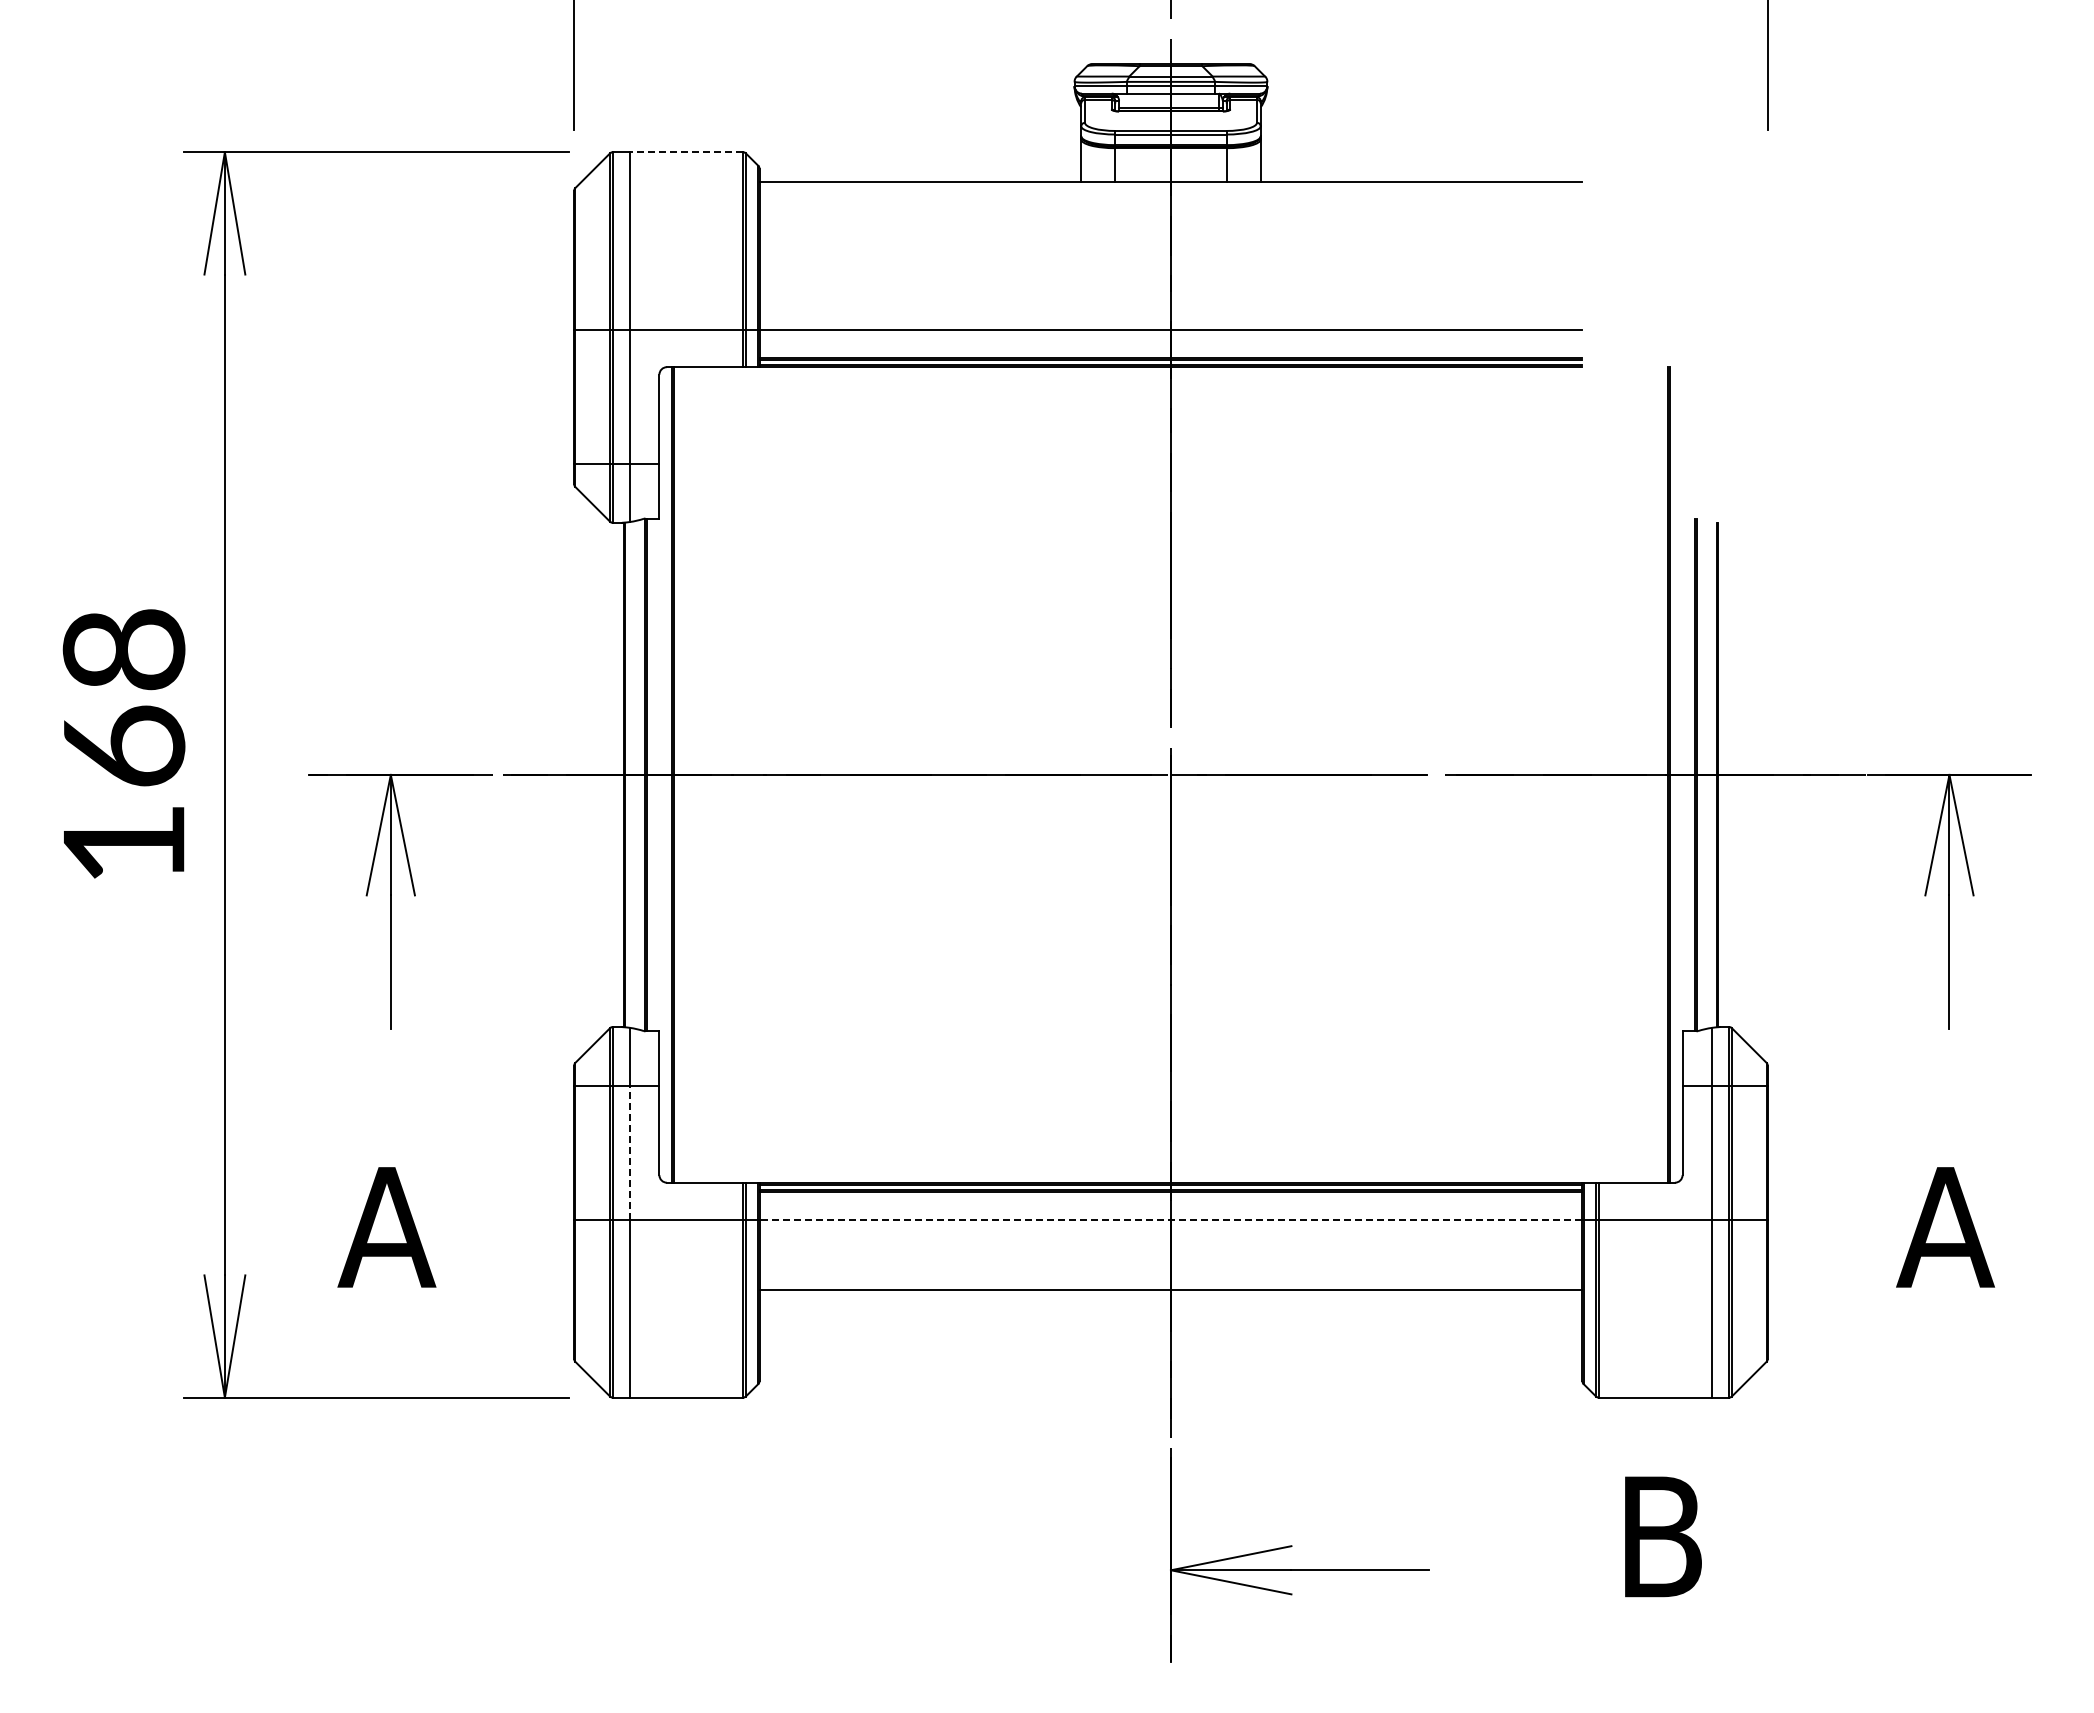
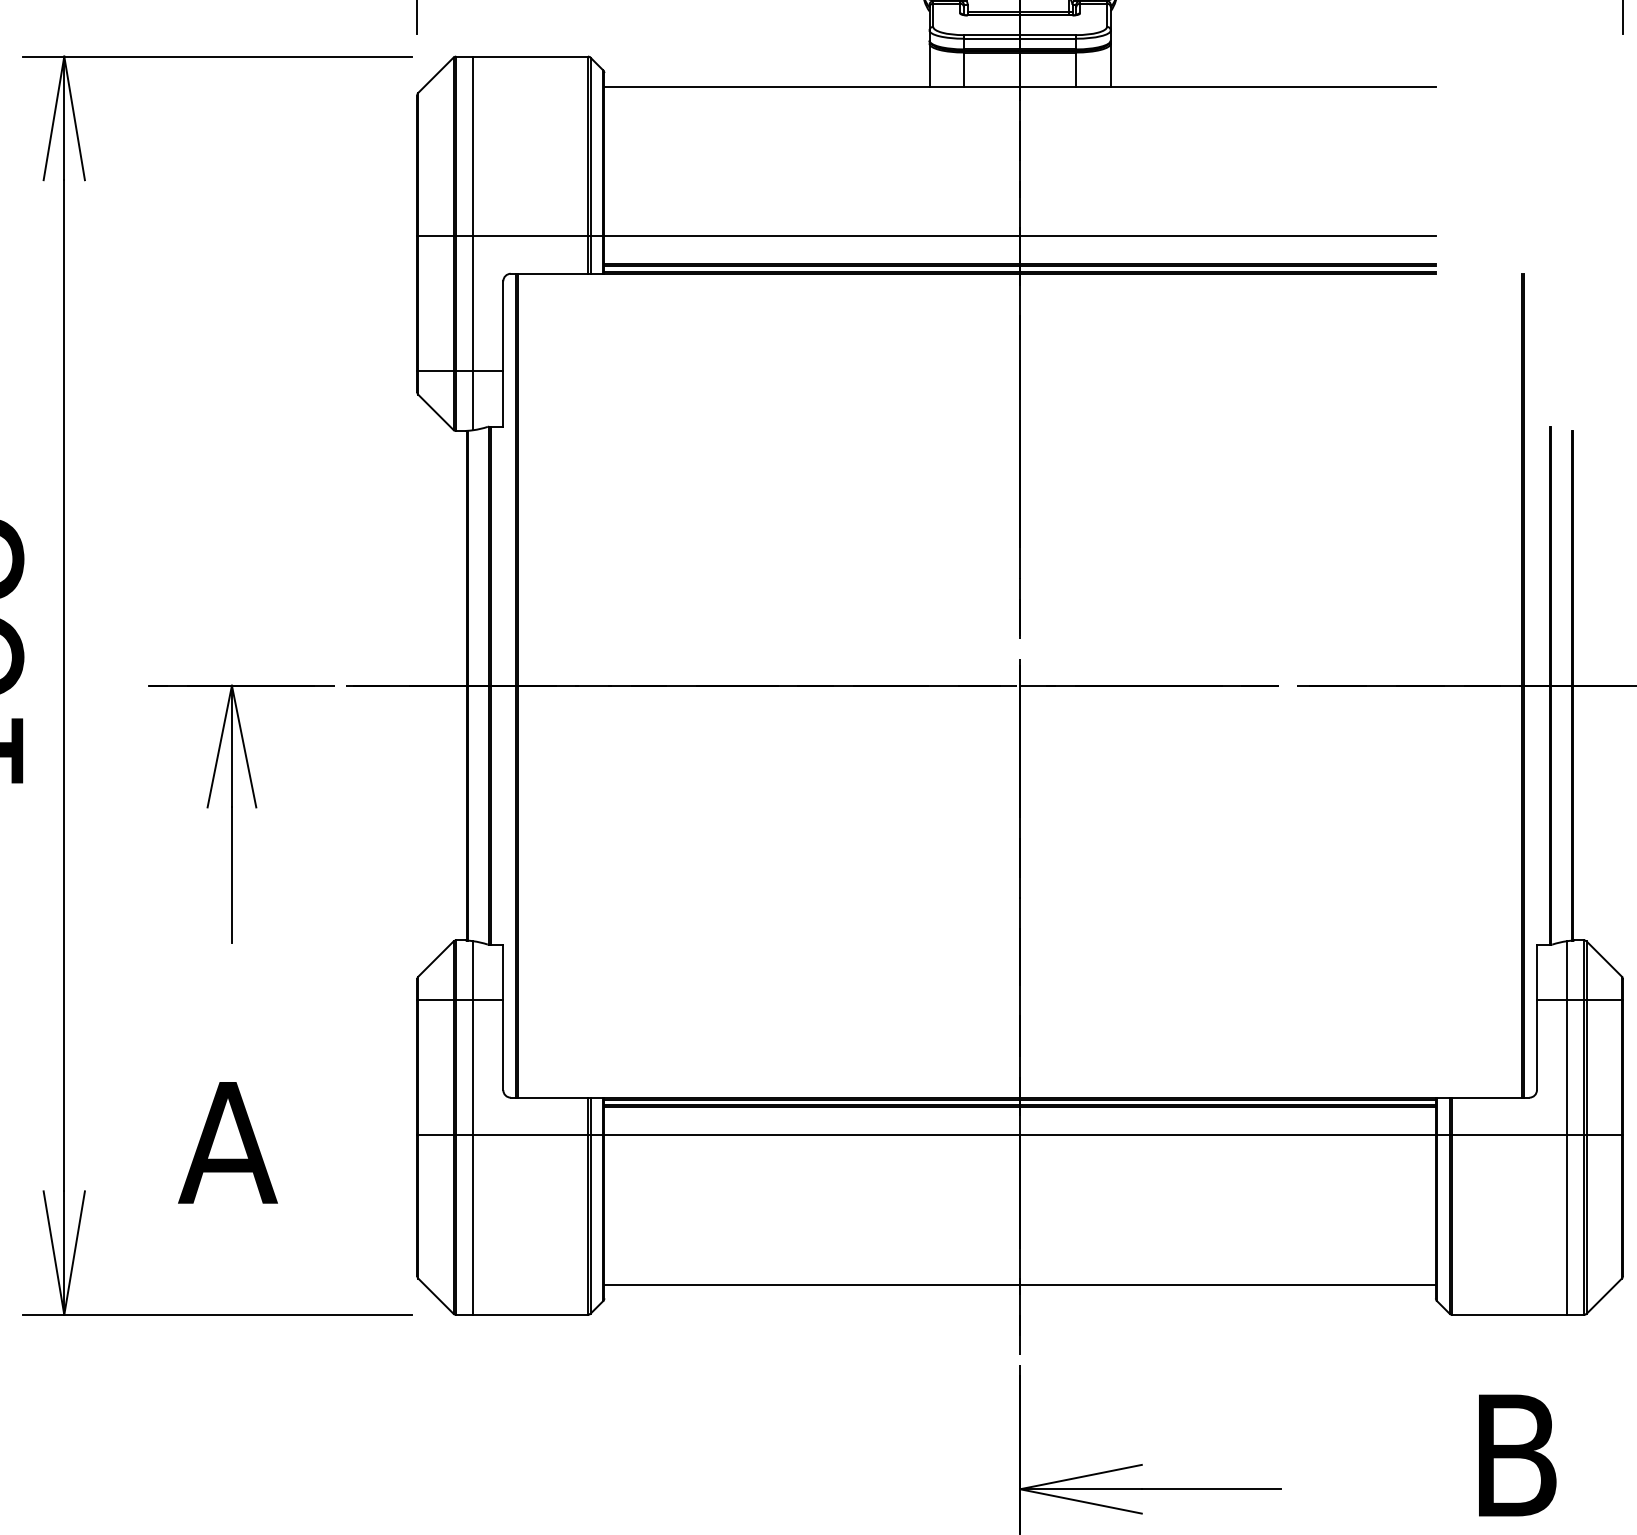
line: (686, 152) -> (530, 56), dashed -> solid
line: (629, 1153) -> (473, 1068), dashed -> solid
line: (1170, 1219) -> (1019, 1134), dashed -> solid
line: (1170, 1290) -> (1019, 1285), moved

